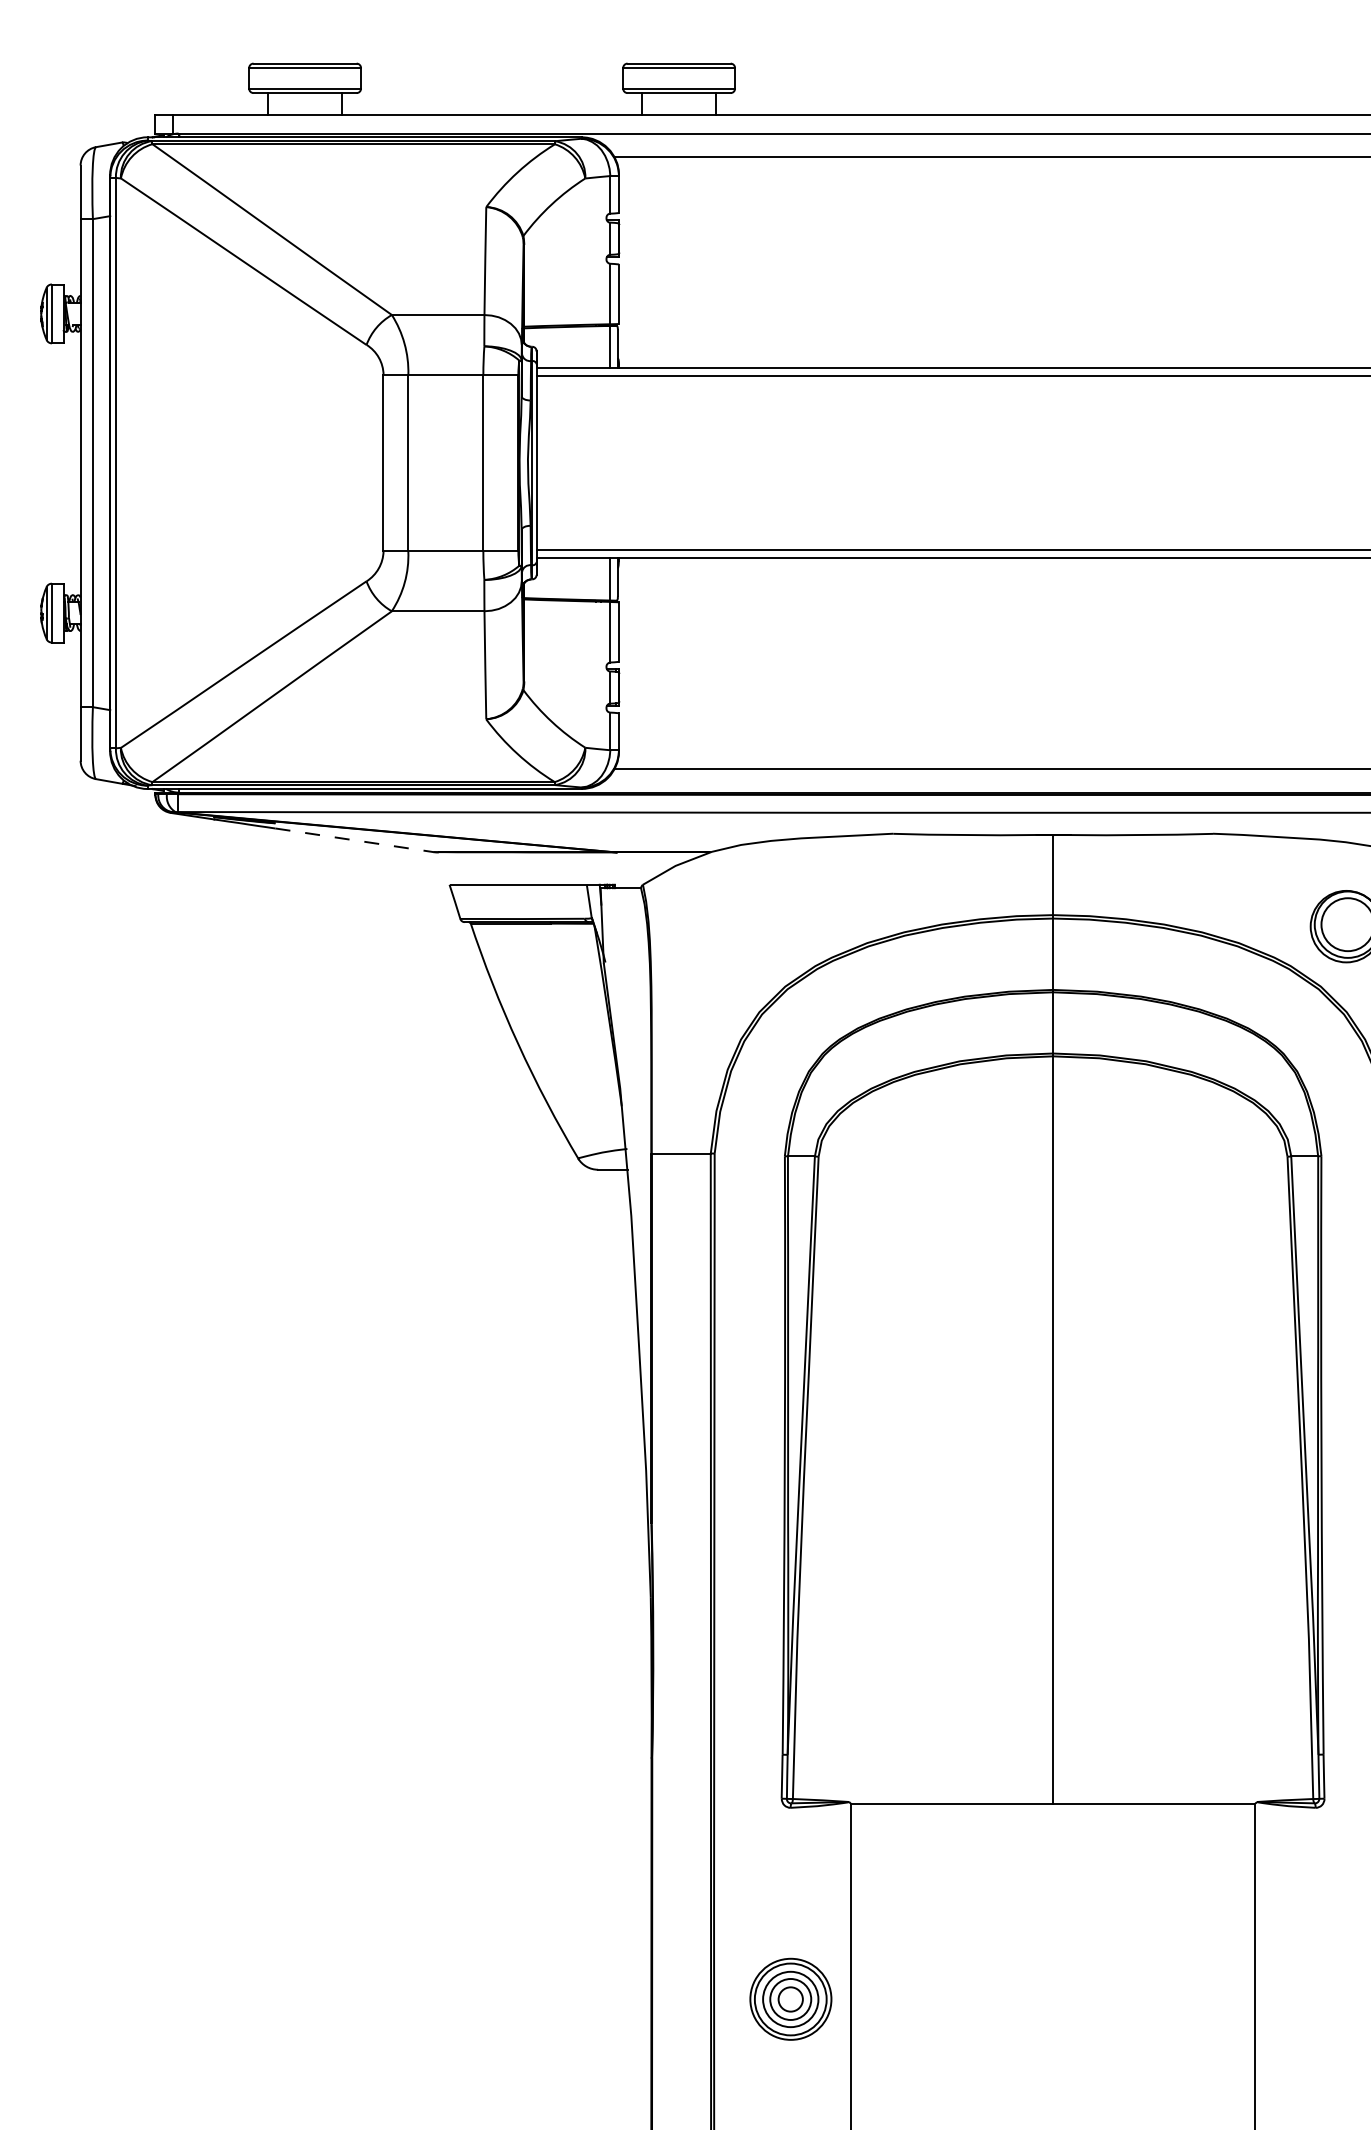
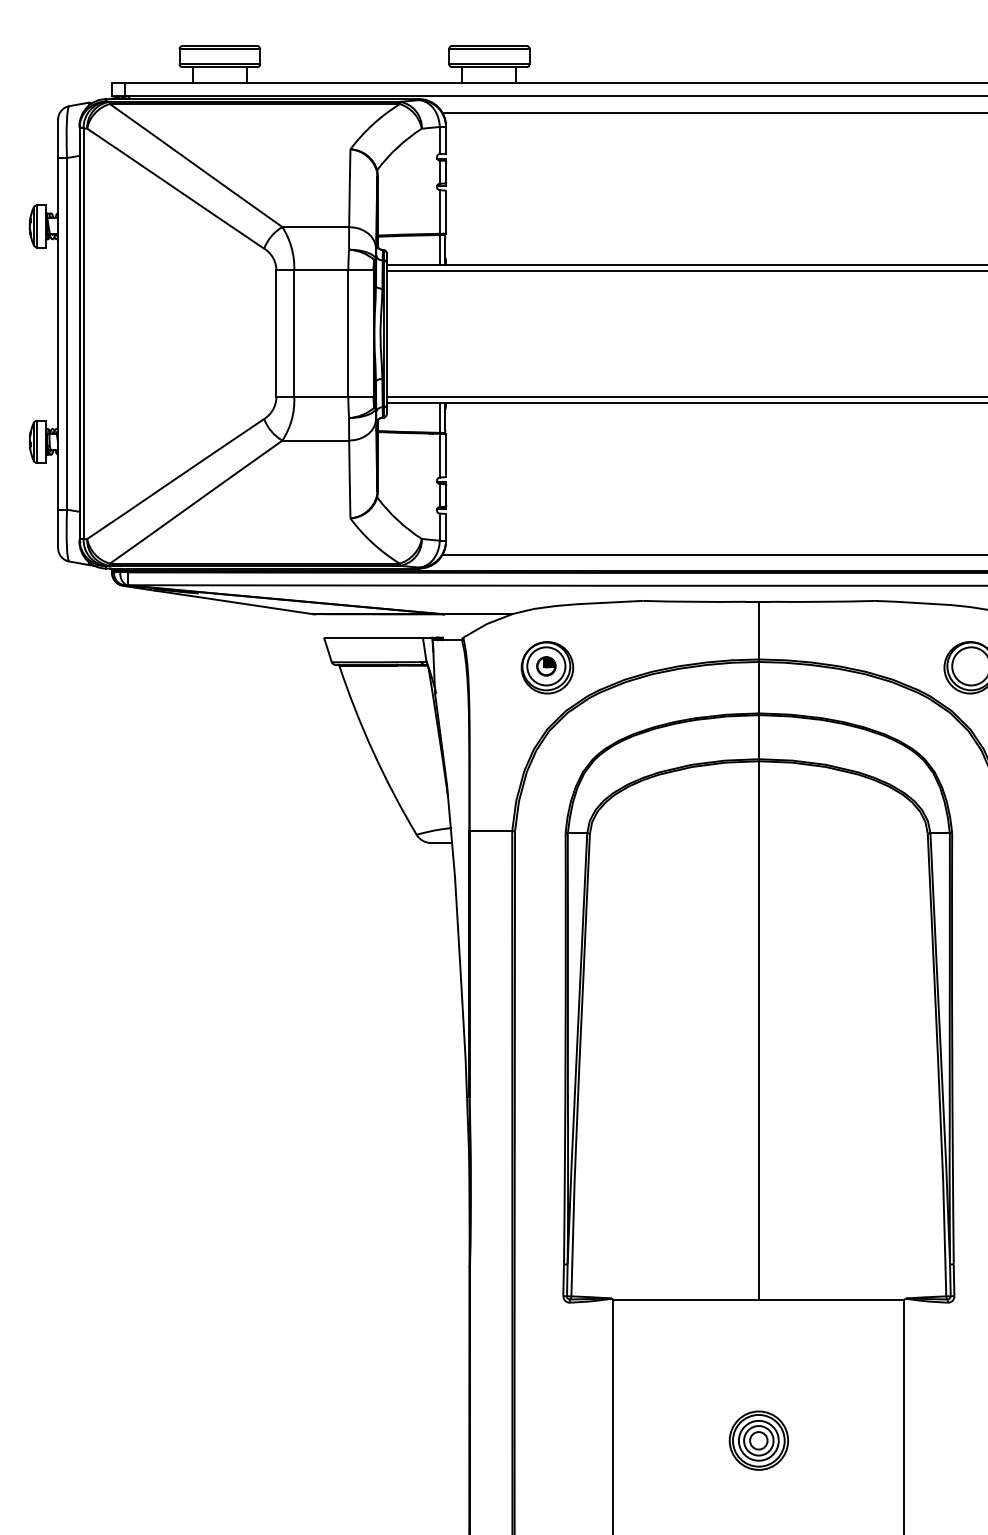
line: (354, 840) -> (255, 605), dashed -> solid
part: (759, 926) -> (547, 667), added
part: (790, 1999) -> (758, 1440), moved

